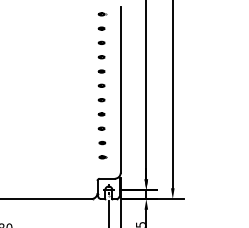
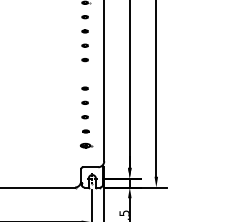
part: (101, 85) -> (85, 73), removed
part: (102, 157) -> (86, 145), size x1.6

